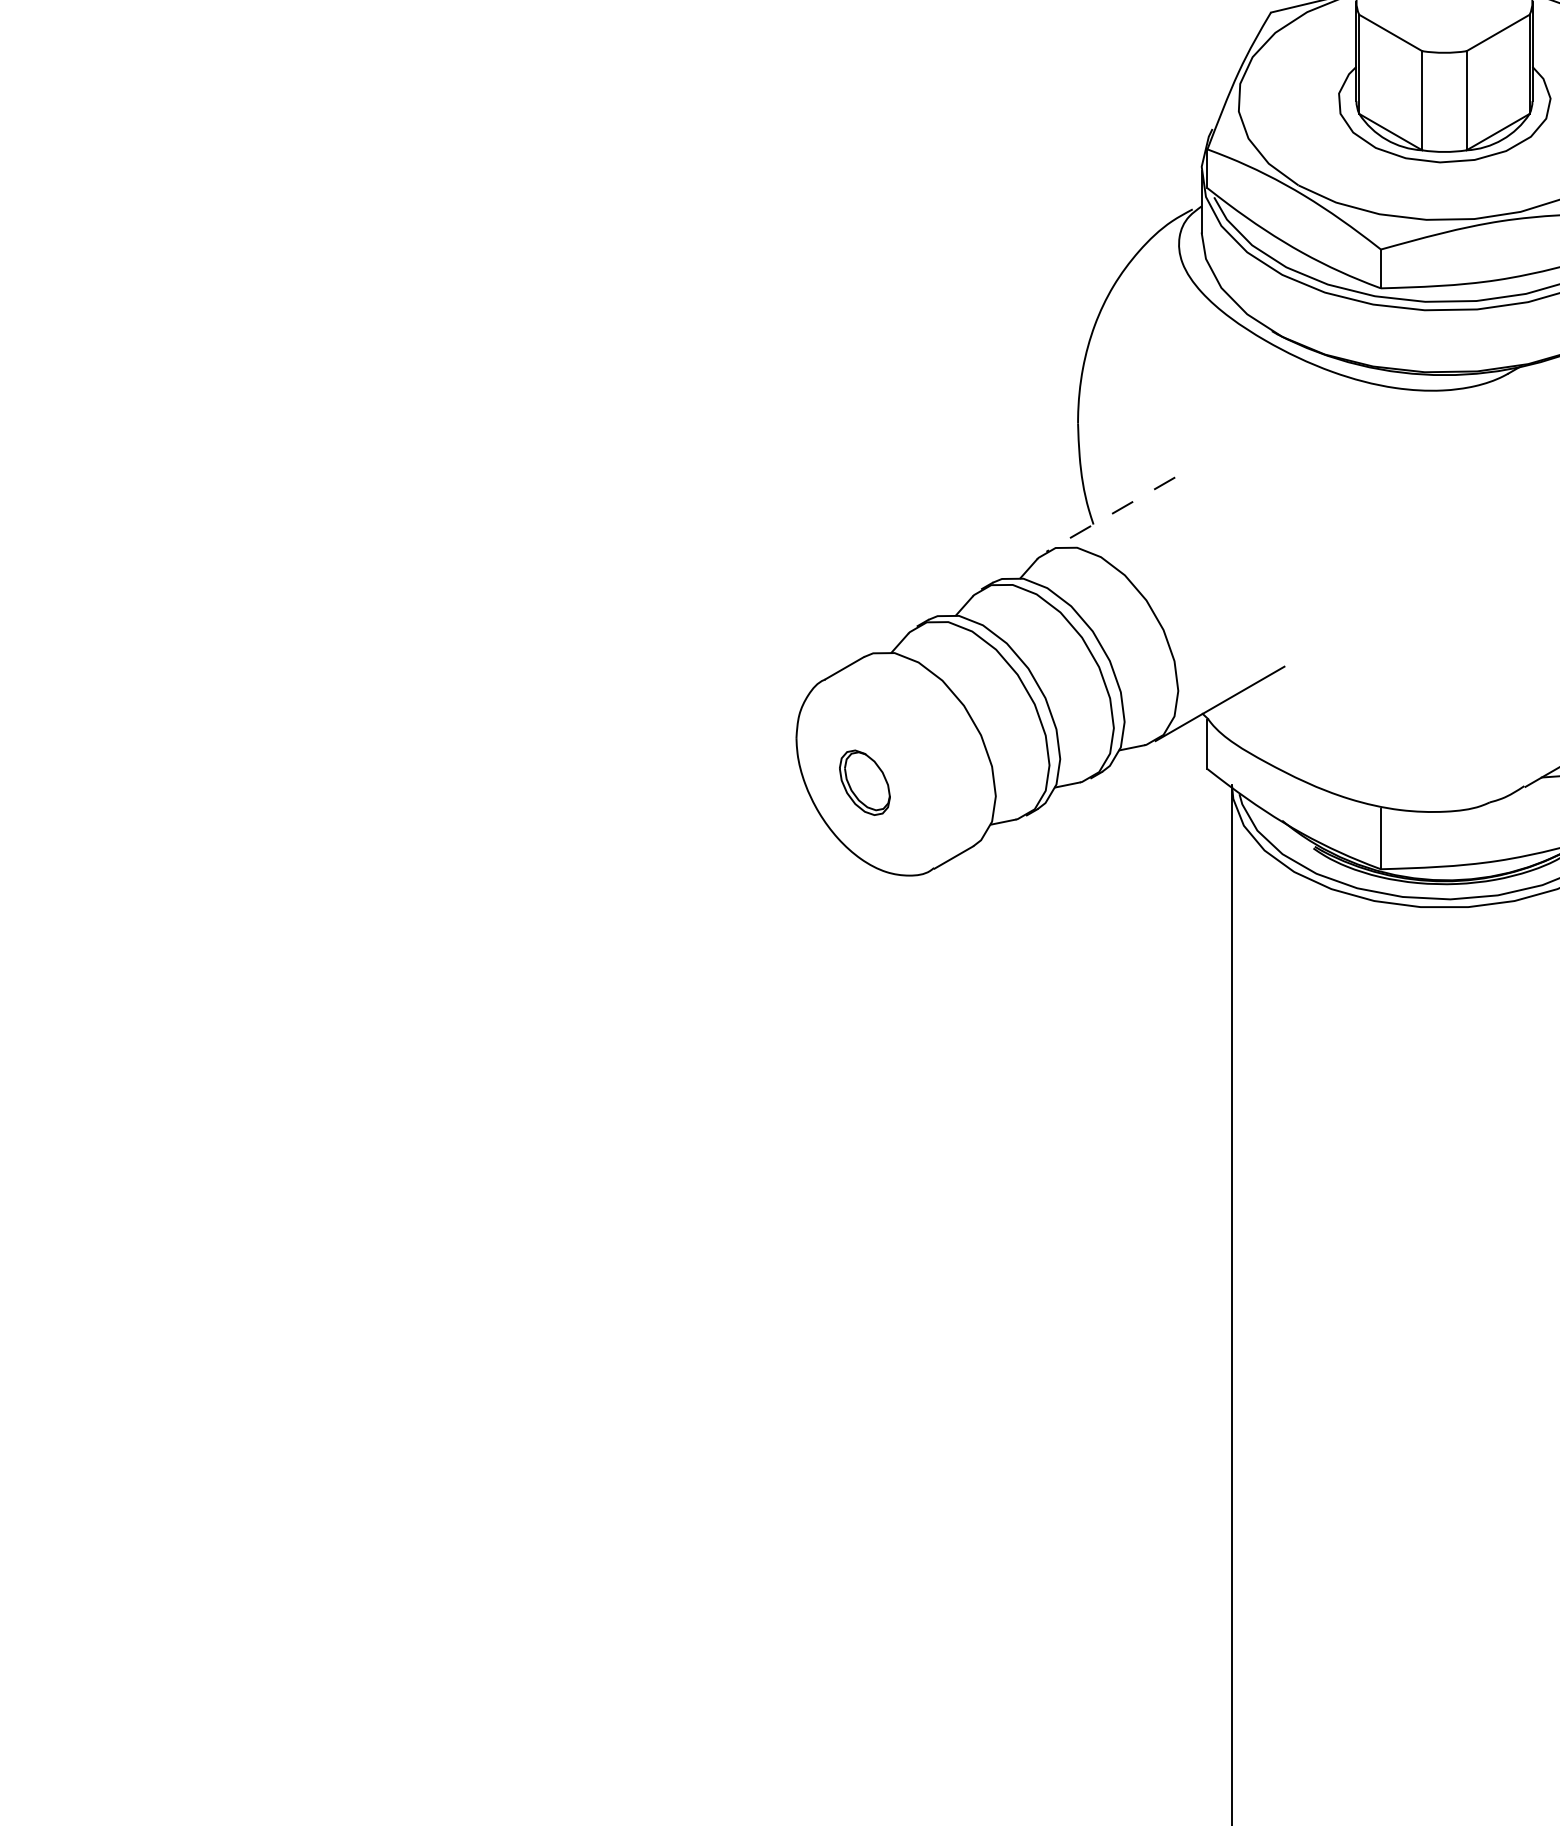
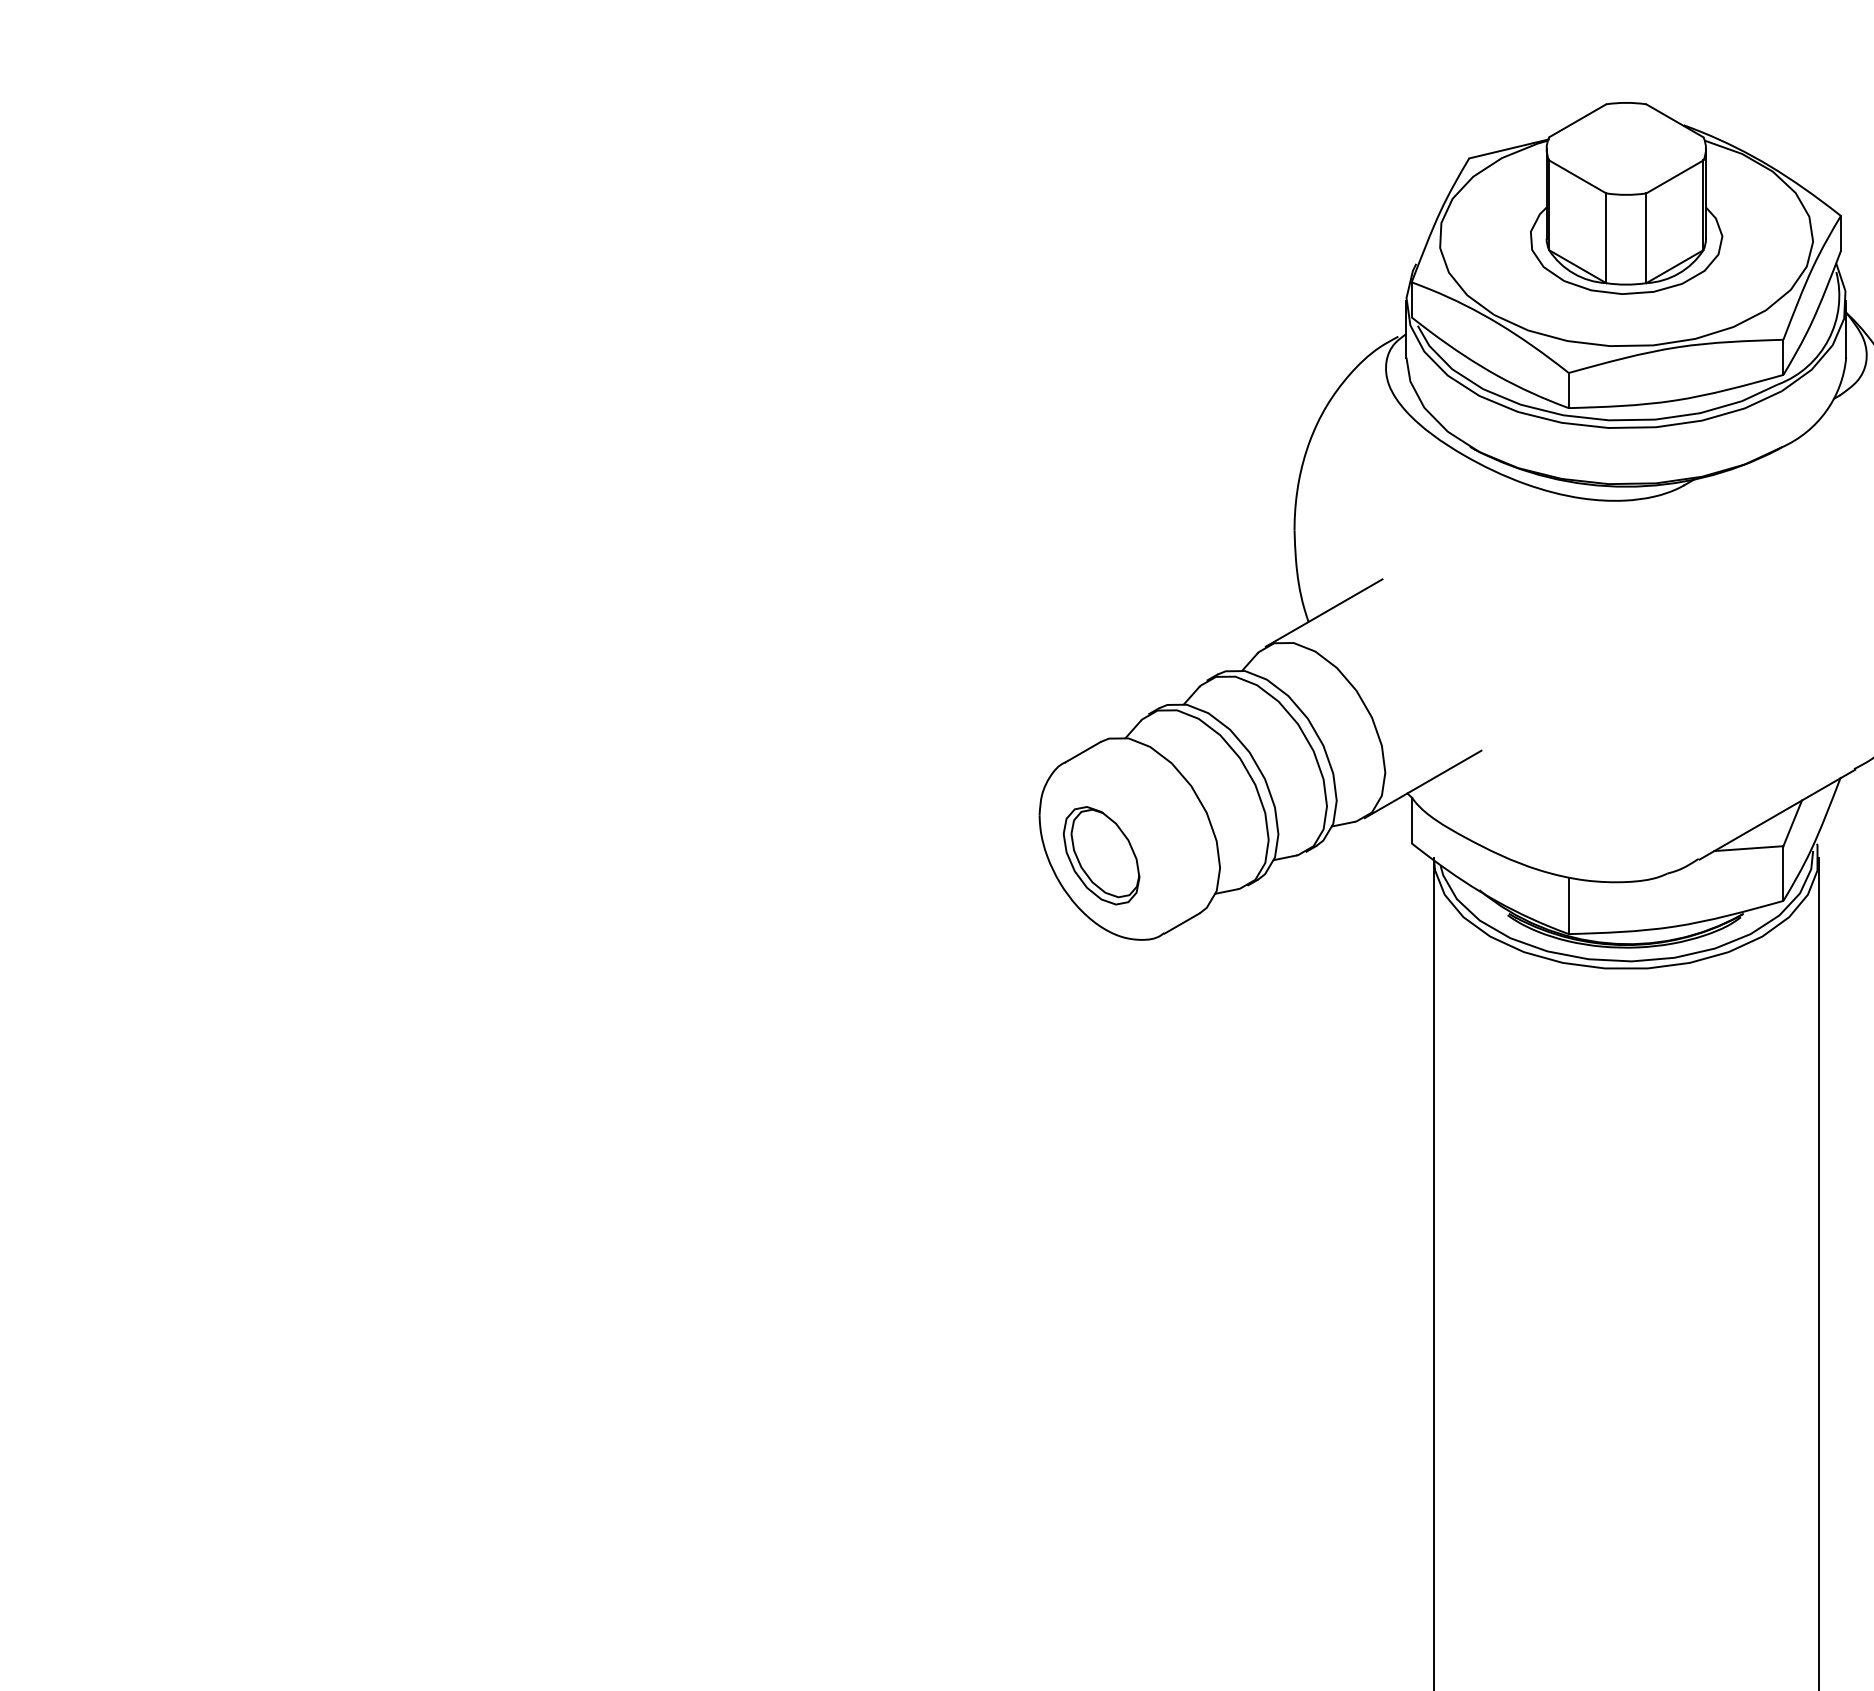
line: (1110, 515) -> (1323, 613), dashed -> solid
part: (864, 782) -> (1101, 855), size x1.67

